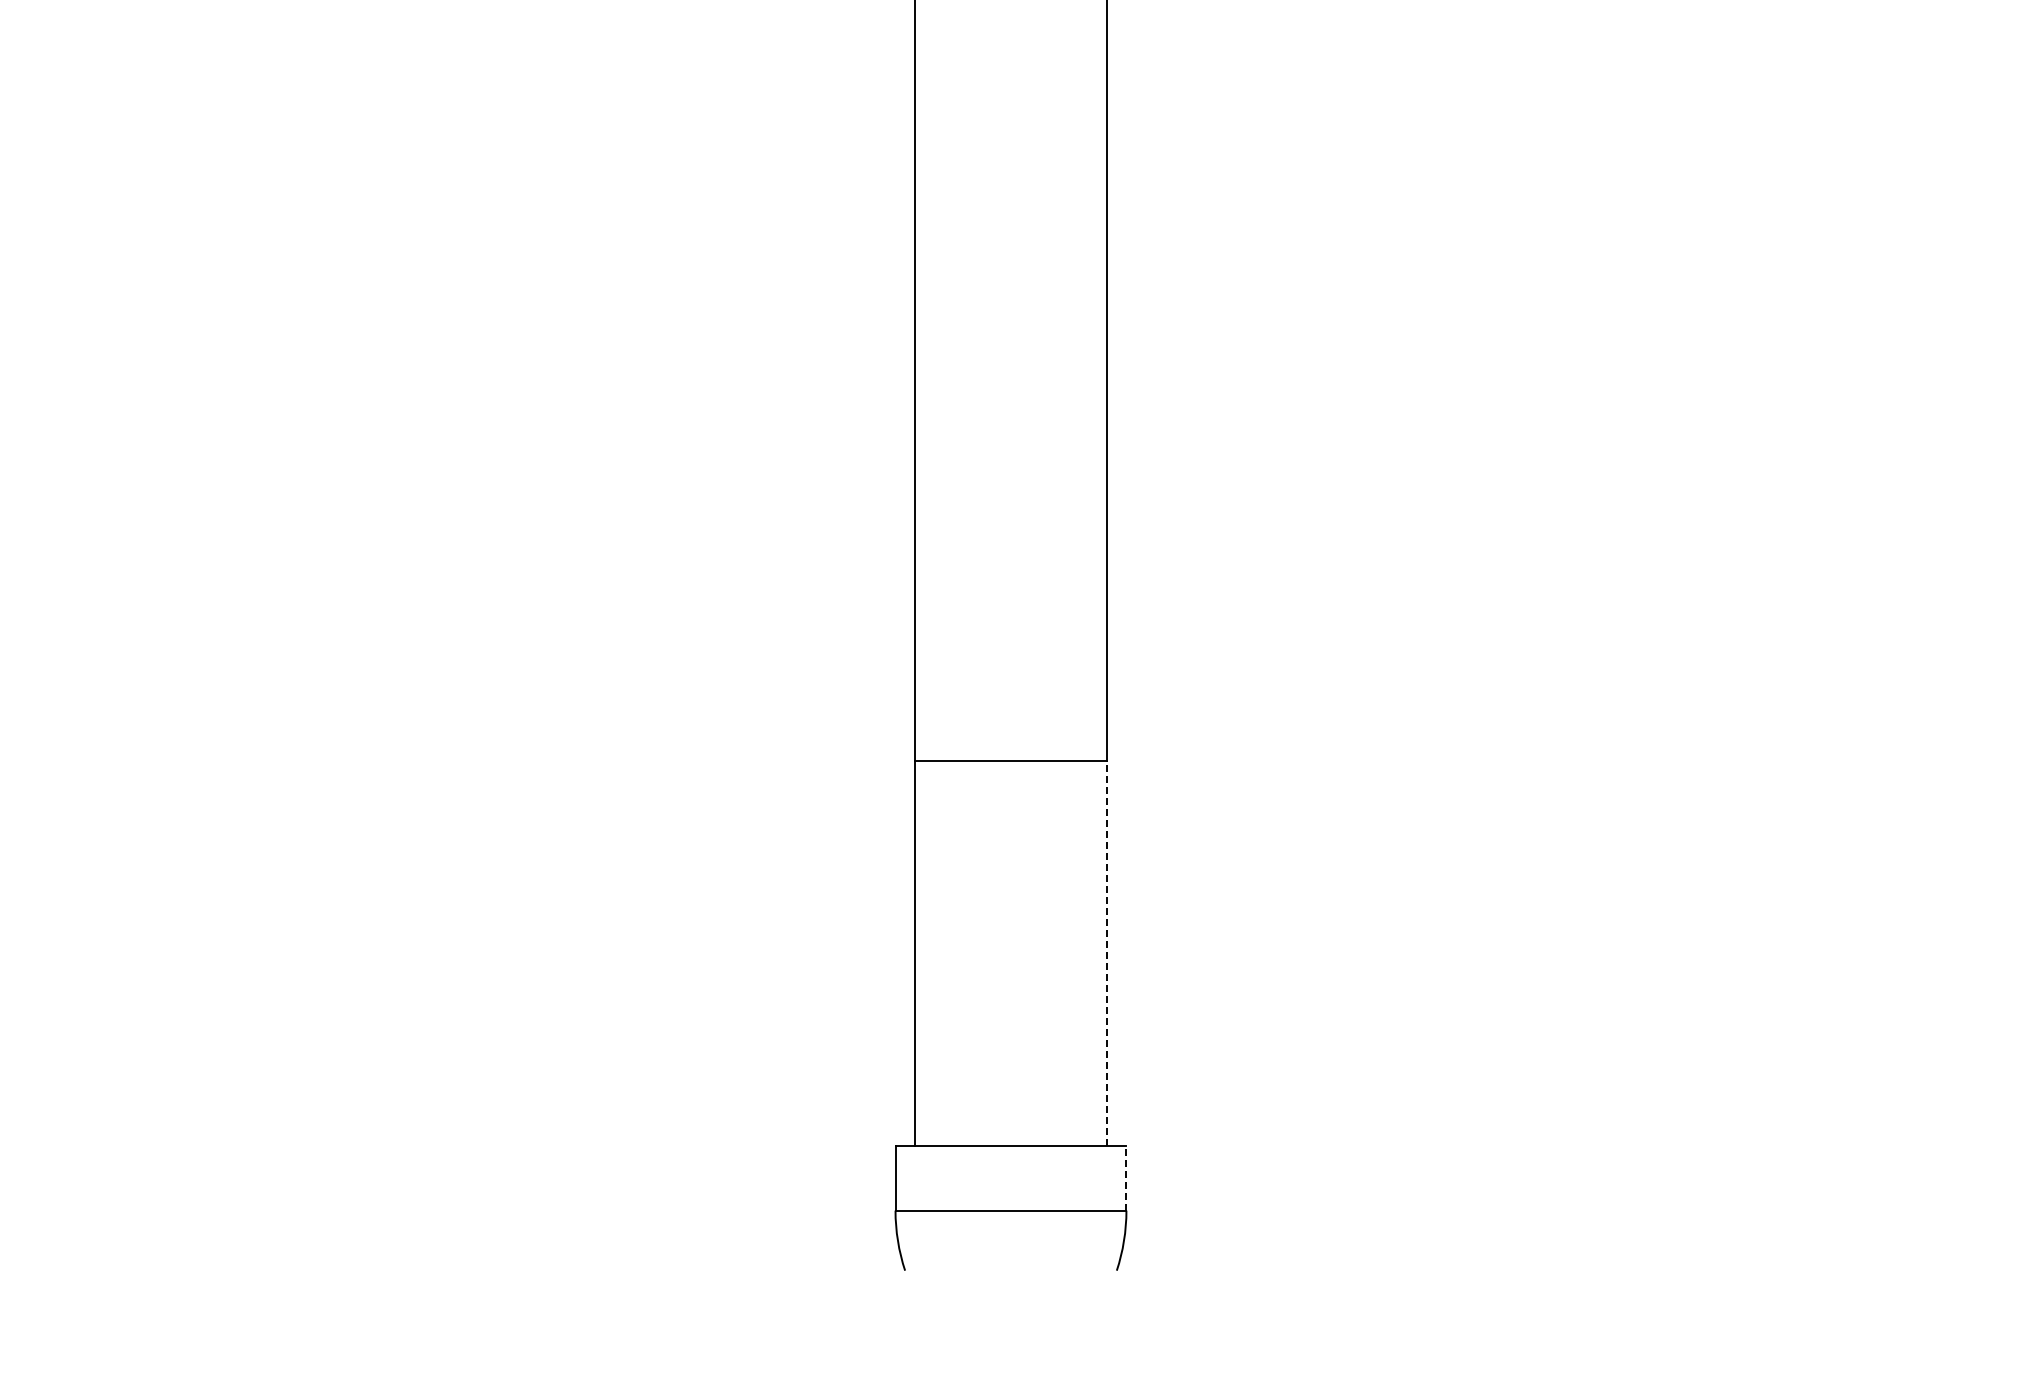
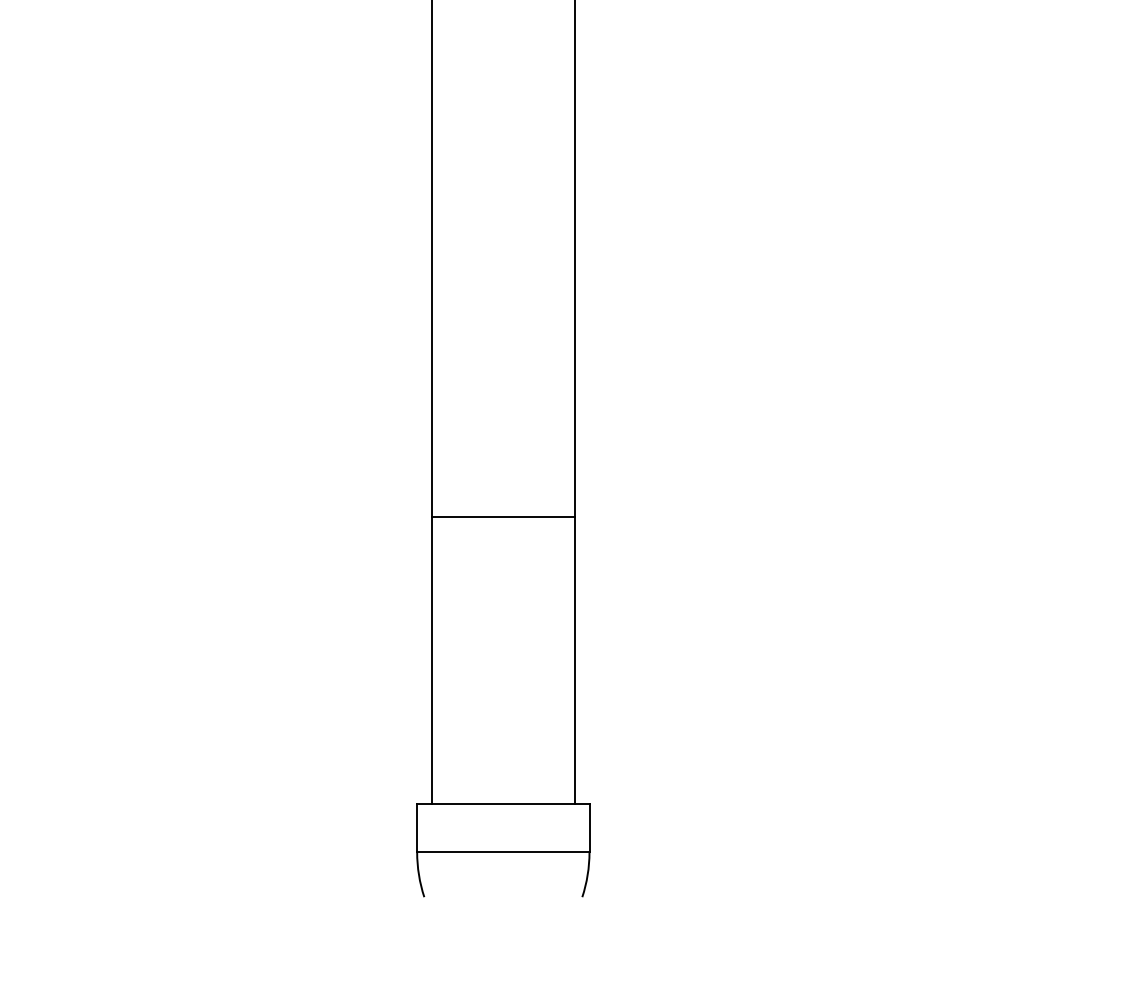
line: (1107, 952) -> (575, 659), dashed -> solid
line: (1126, 1178) -> (589, 828), dashed -> solid

